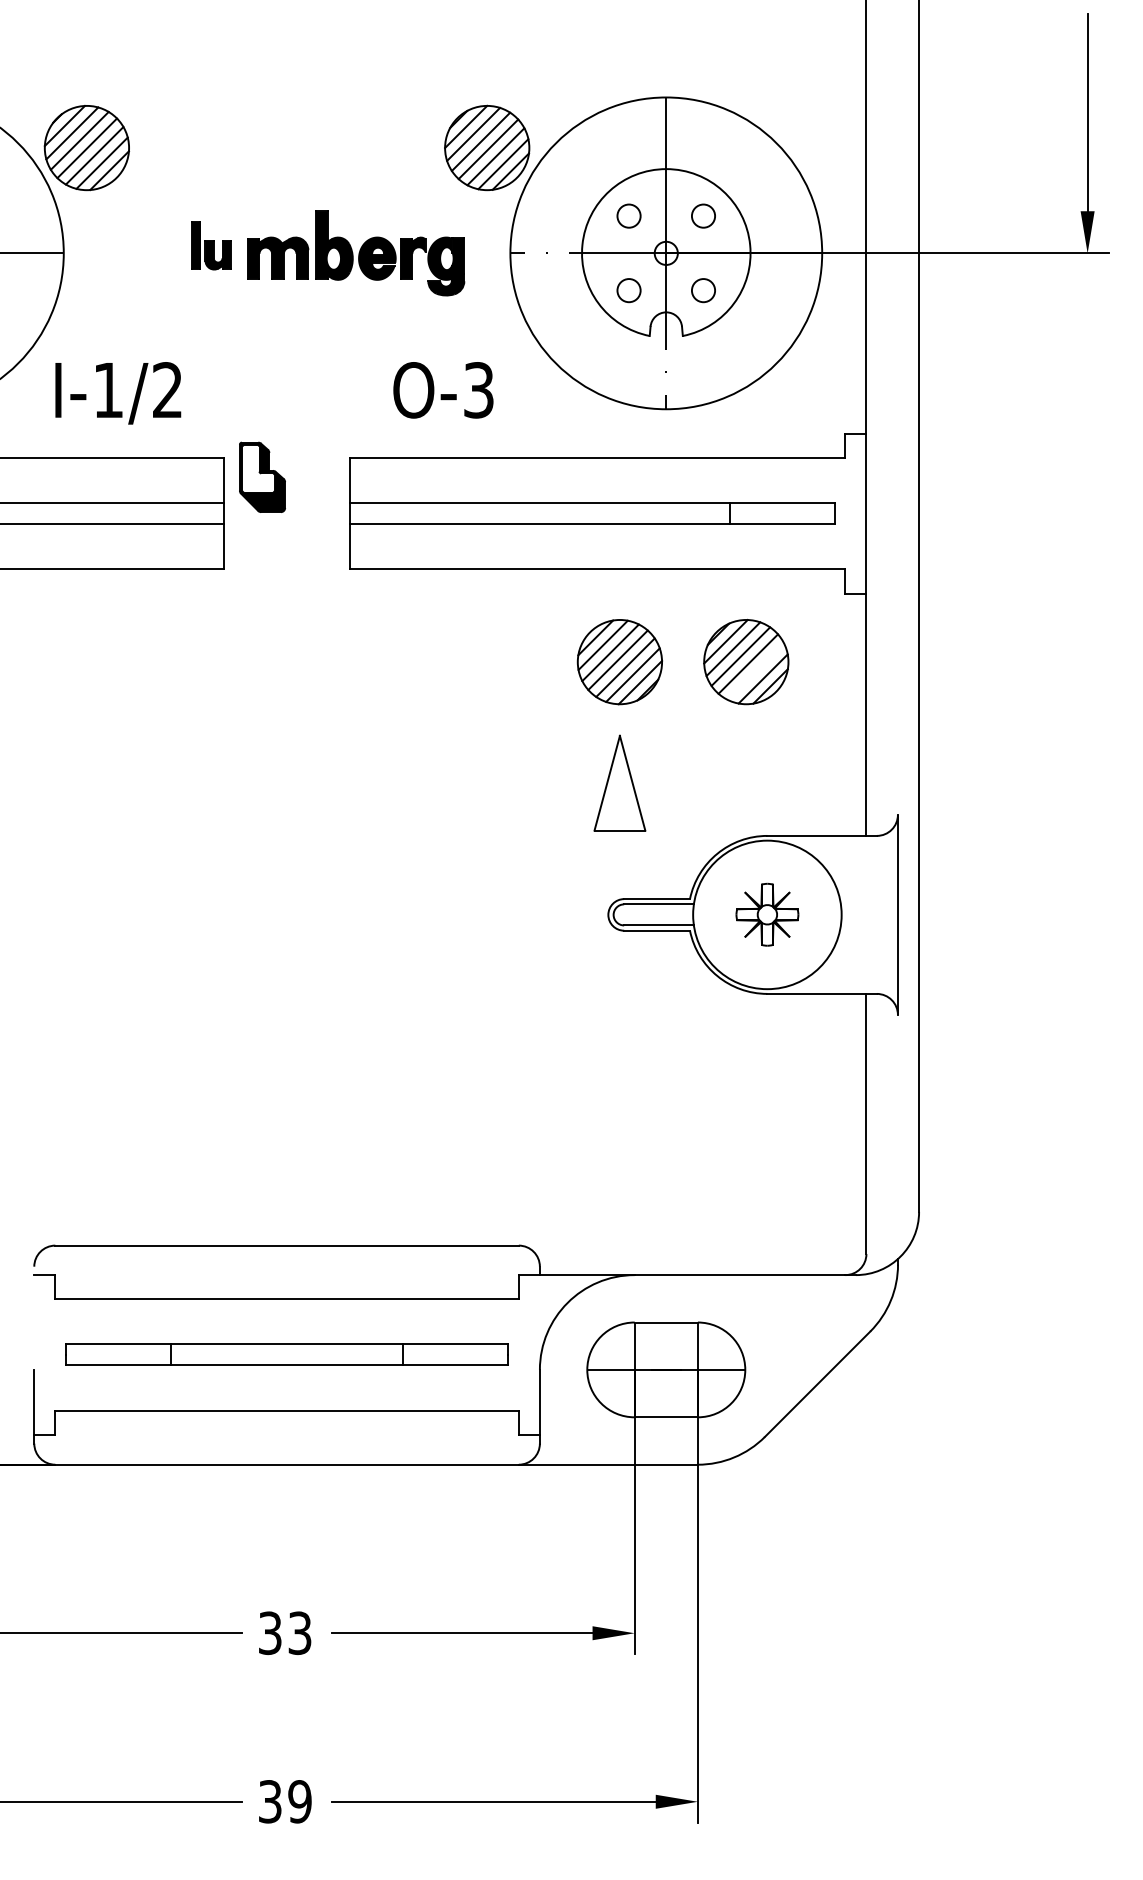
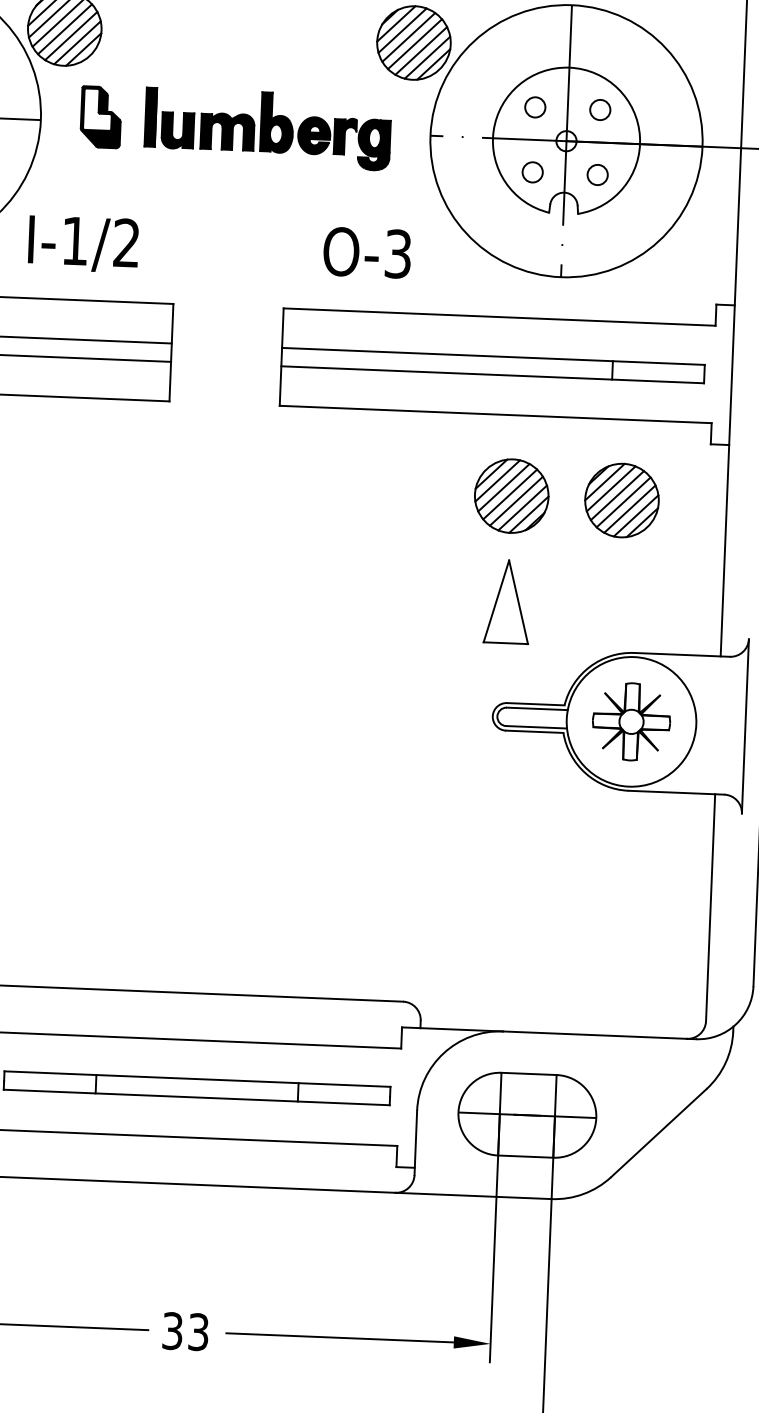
part: (211, 245) -> (170, 118), size x1.43
part: (262, 476) -> (101, 116), moved
line: (755, 671) -> (629, 509), added
part: (767, 914) -> (631, 721), size x1.43

